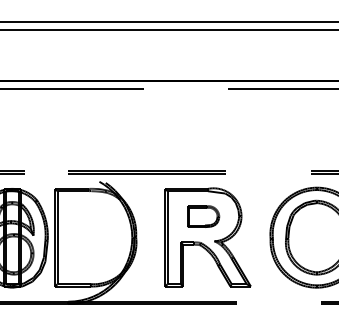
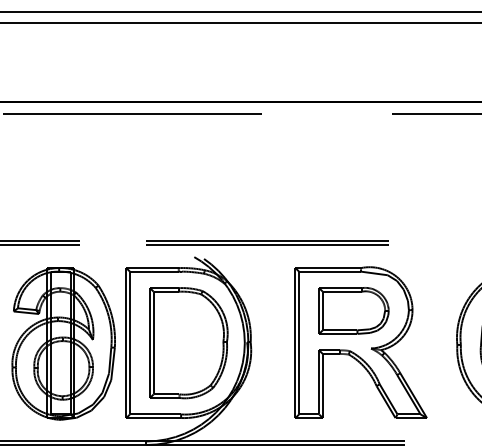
part: (203, 216) -> (354, 310), size x1.43
part: (96, 237) -> (189, 342), added

